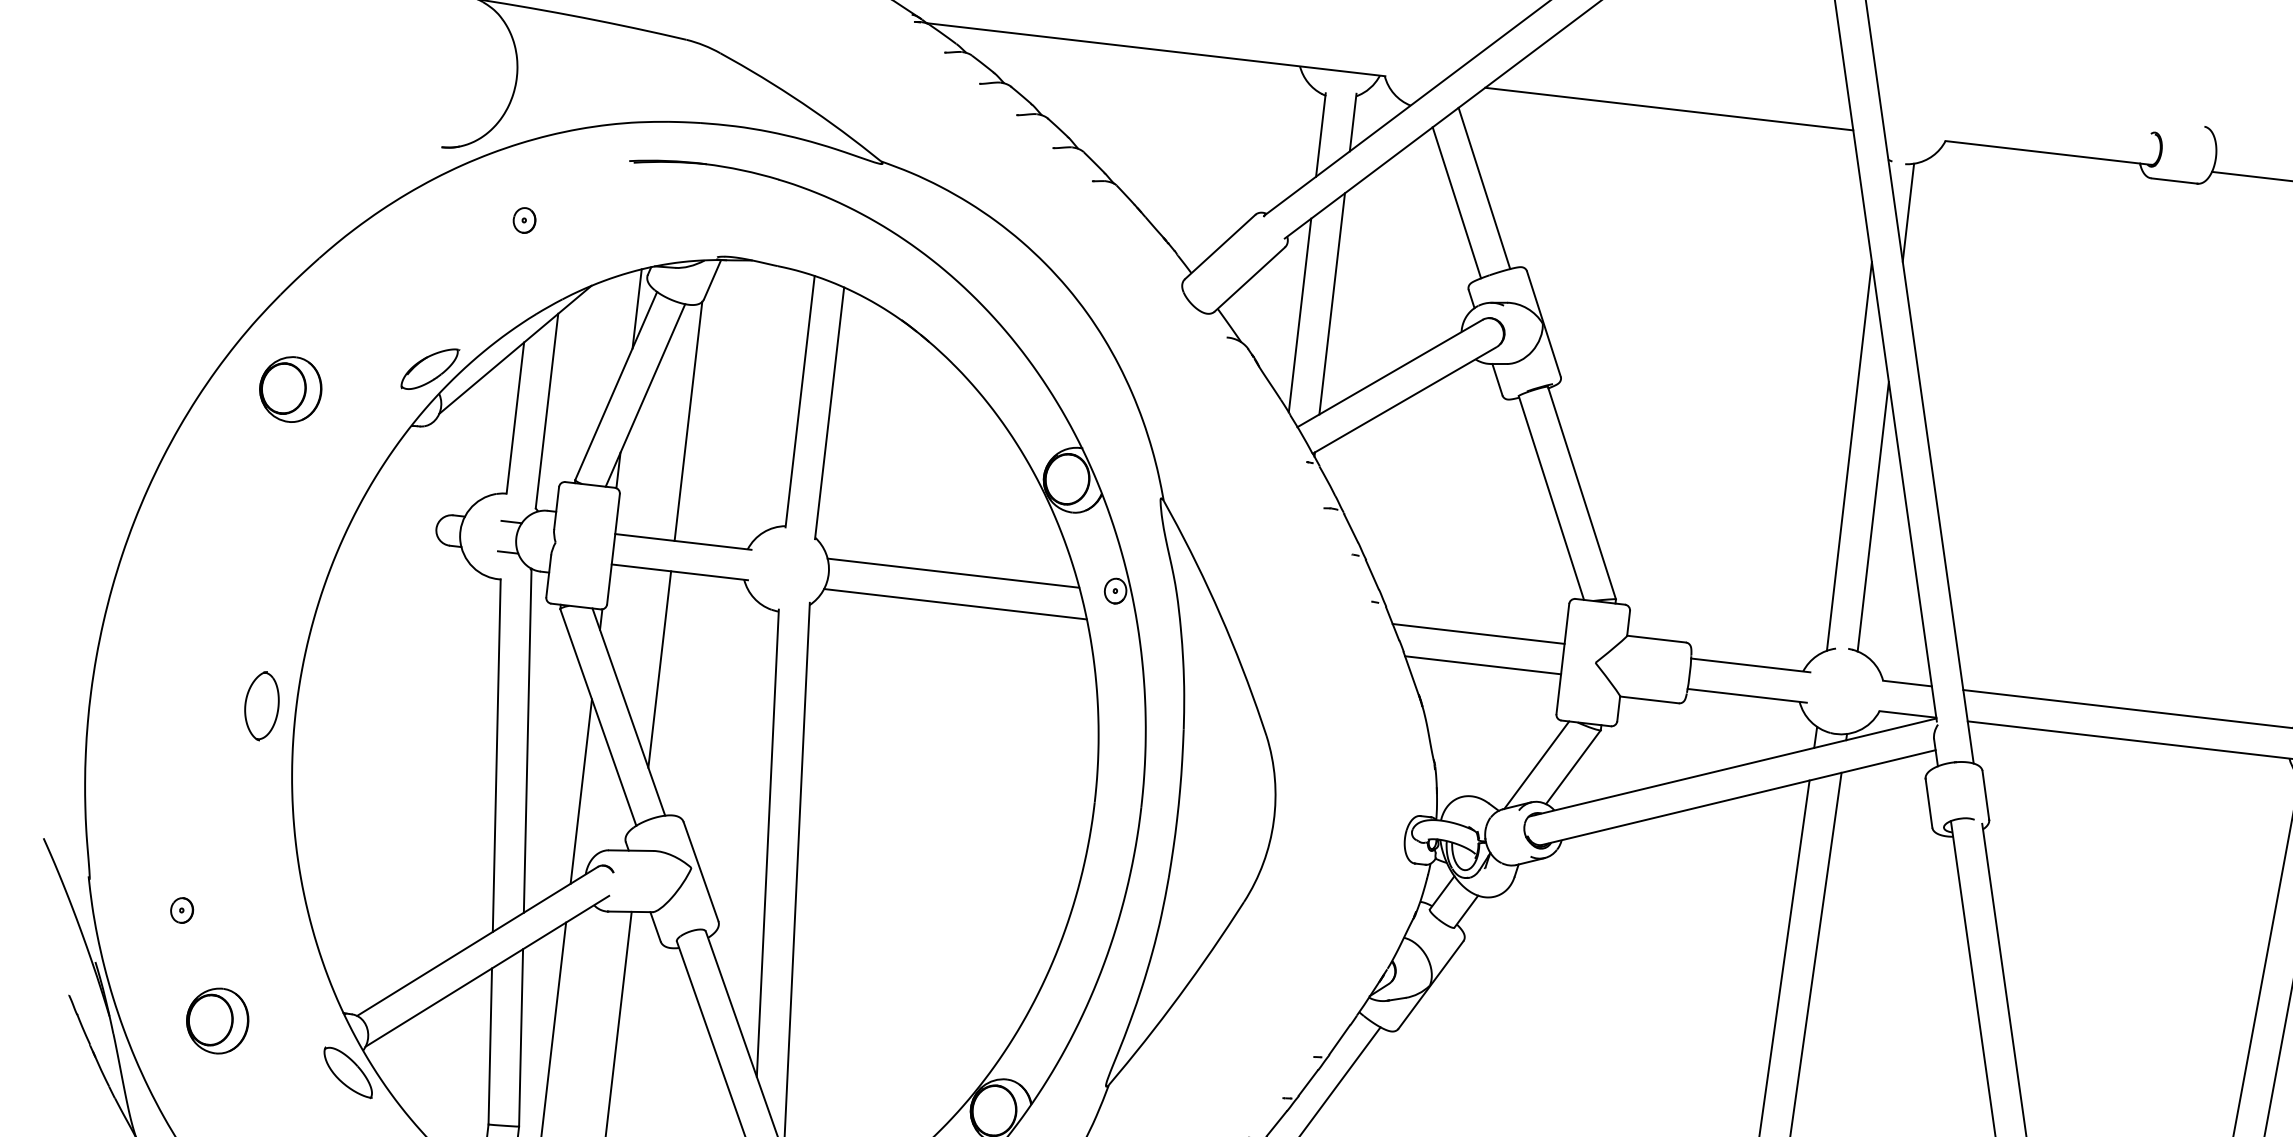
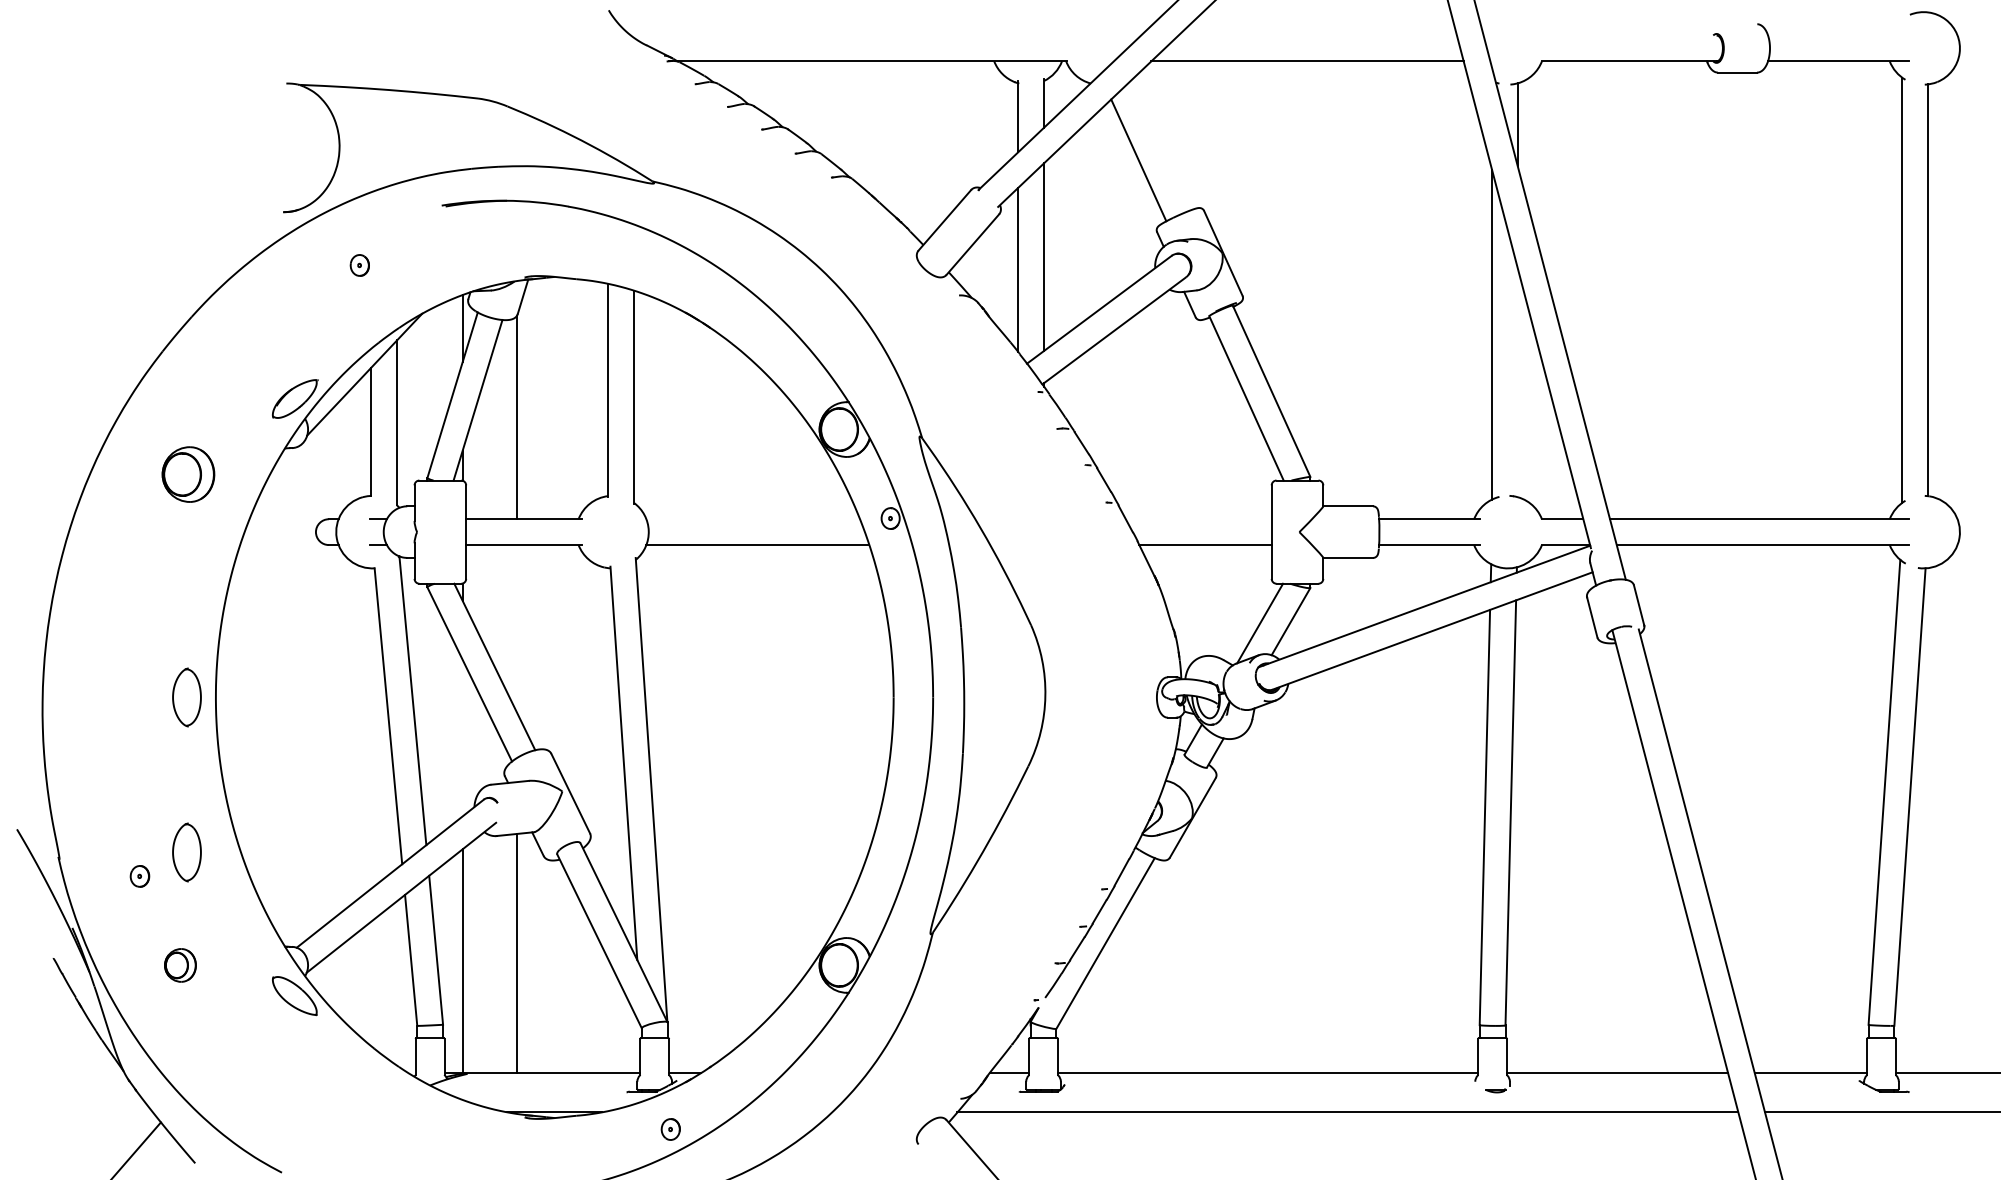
line: (1484, 188) -> (1160, 145), removed
part: (290, 389) -> (188, 474), moved
line: (1872, 516) -> (1517, 382), removed
line: (952, 573) -> (752, 519), removed
line: (1478, 634) -> (1198, 519), removed
line: (659, 669) -> (516, 628), removed
line: (581, 790) -> (462, 737), removed
part: (240, 888) -> (186, 852), added
part: (217, 1021) -> (180, 965), size x0.6

